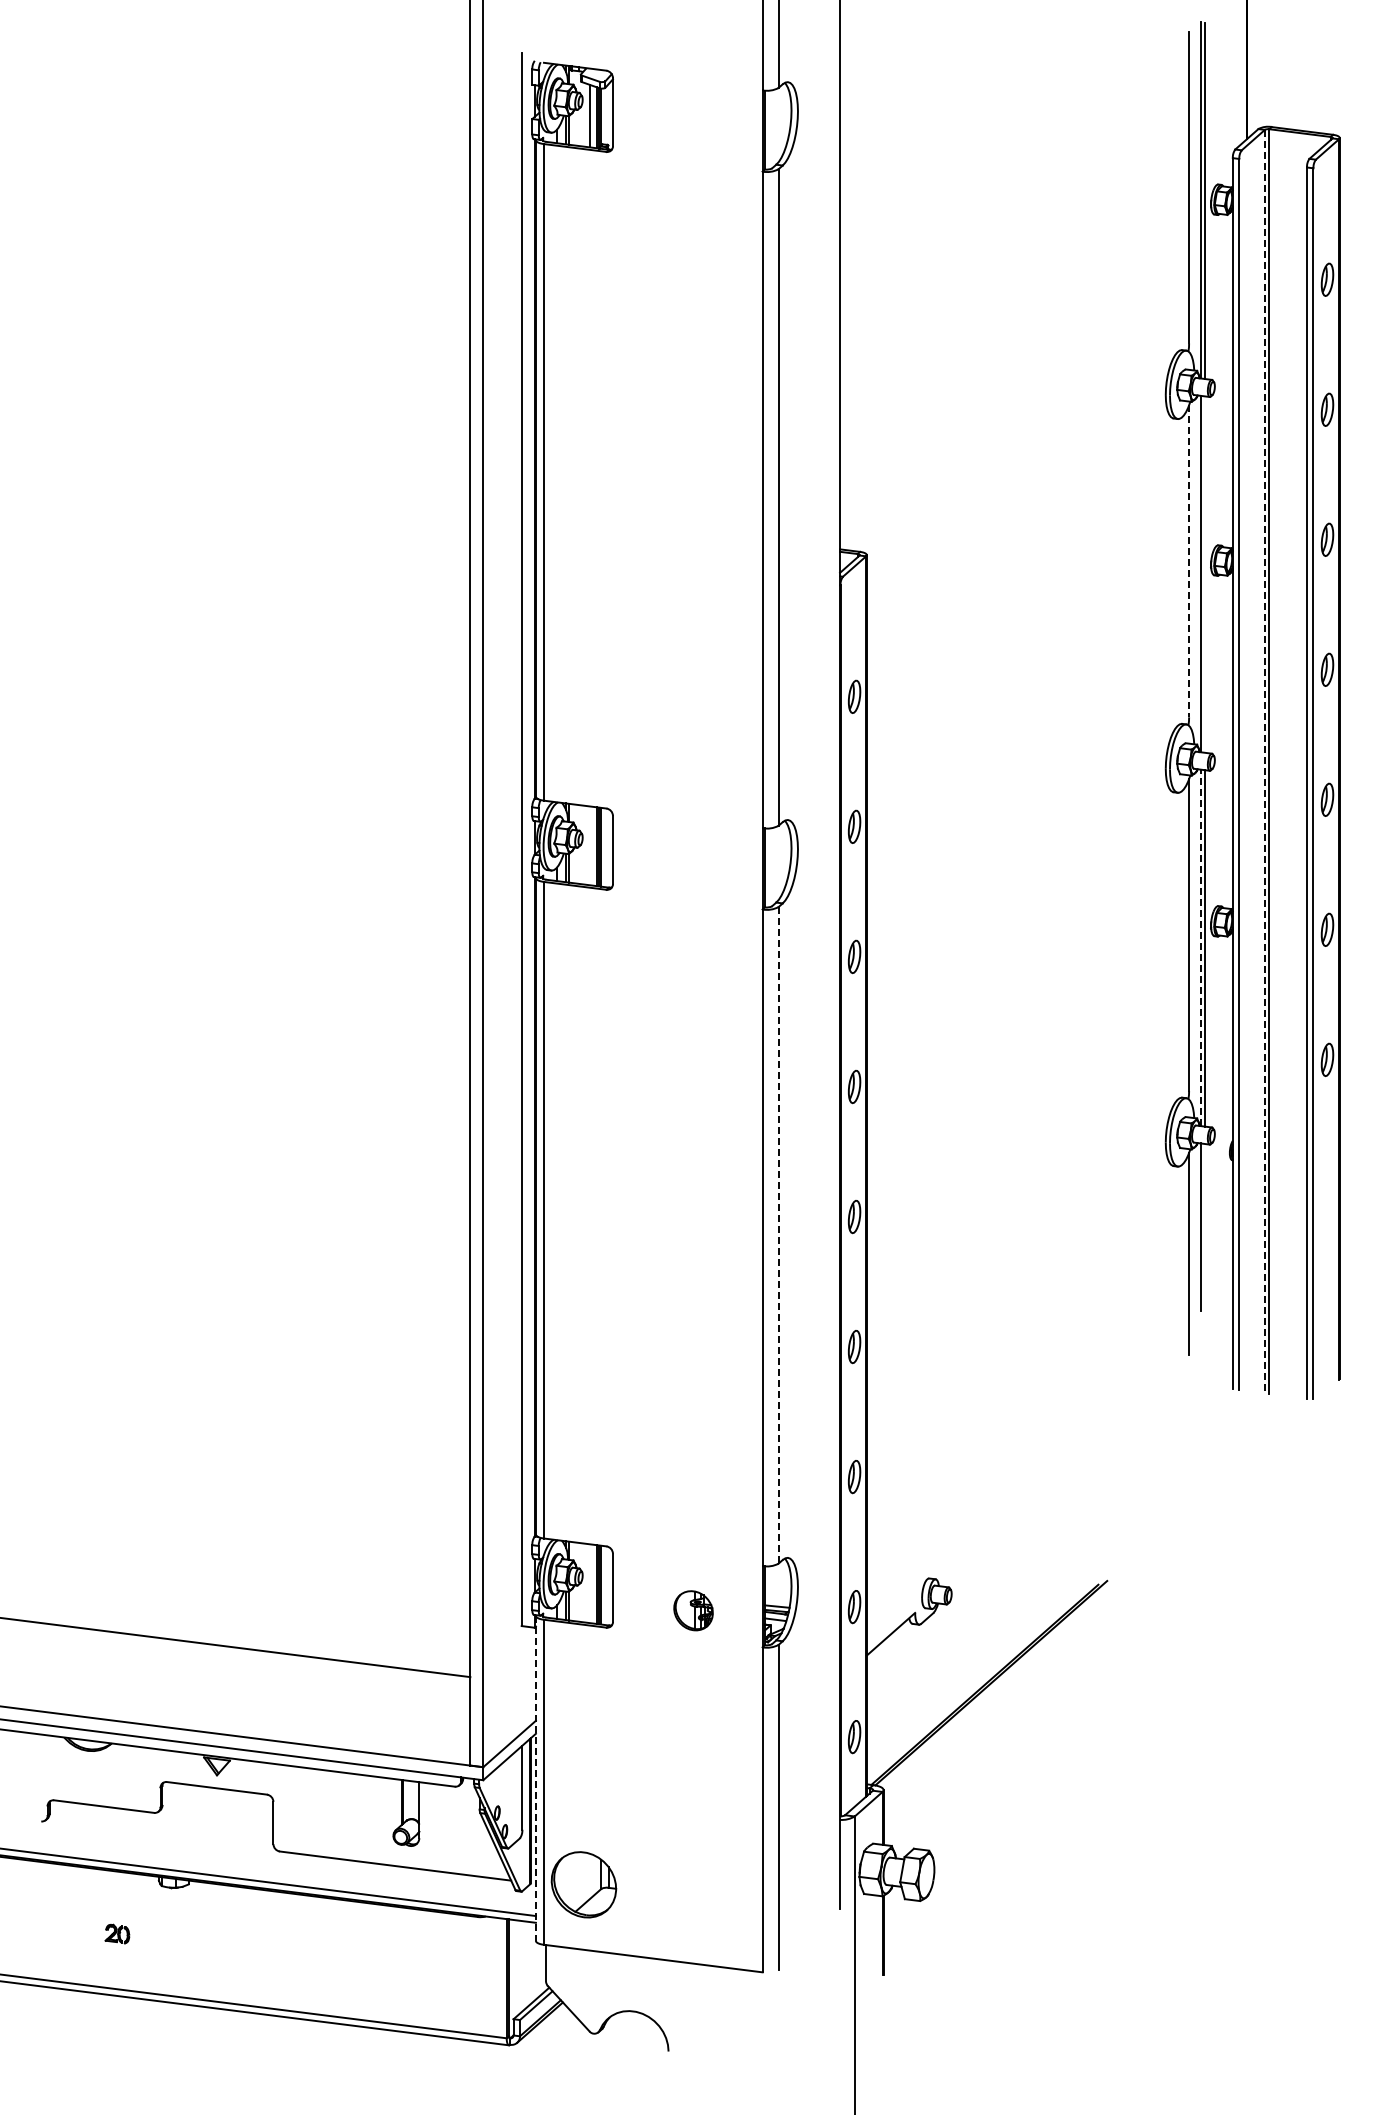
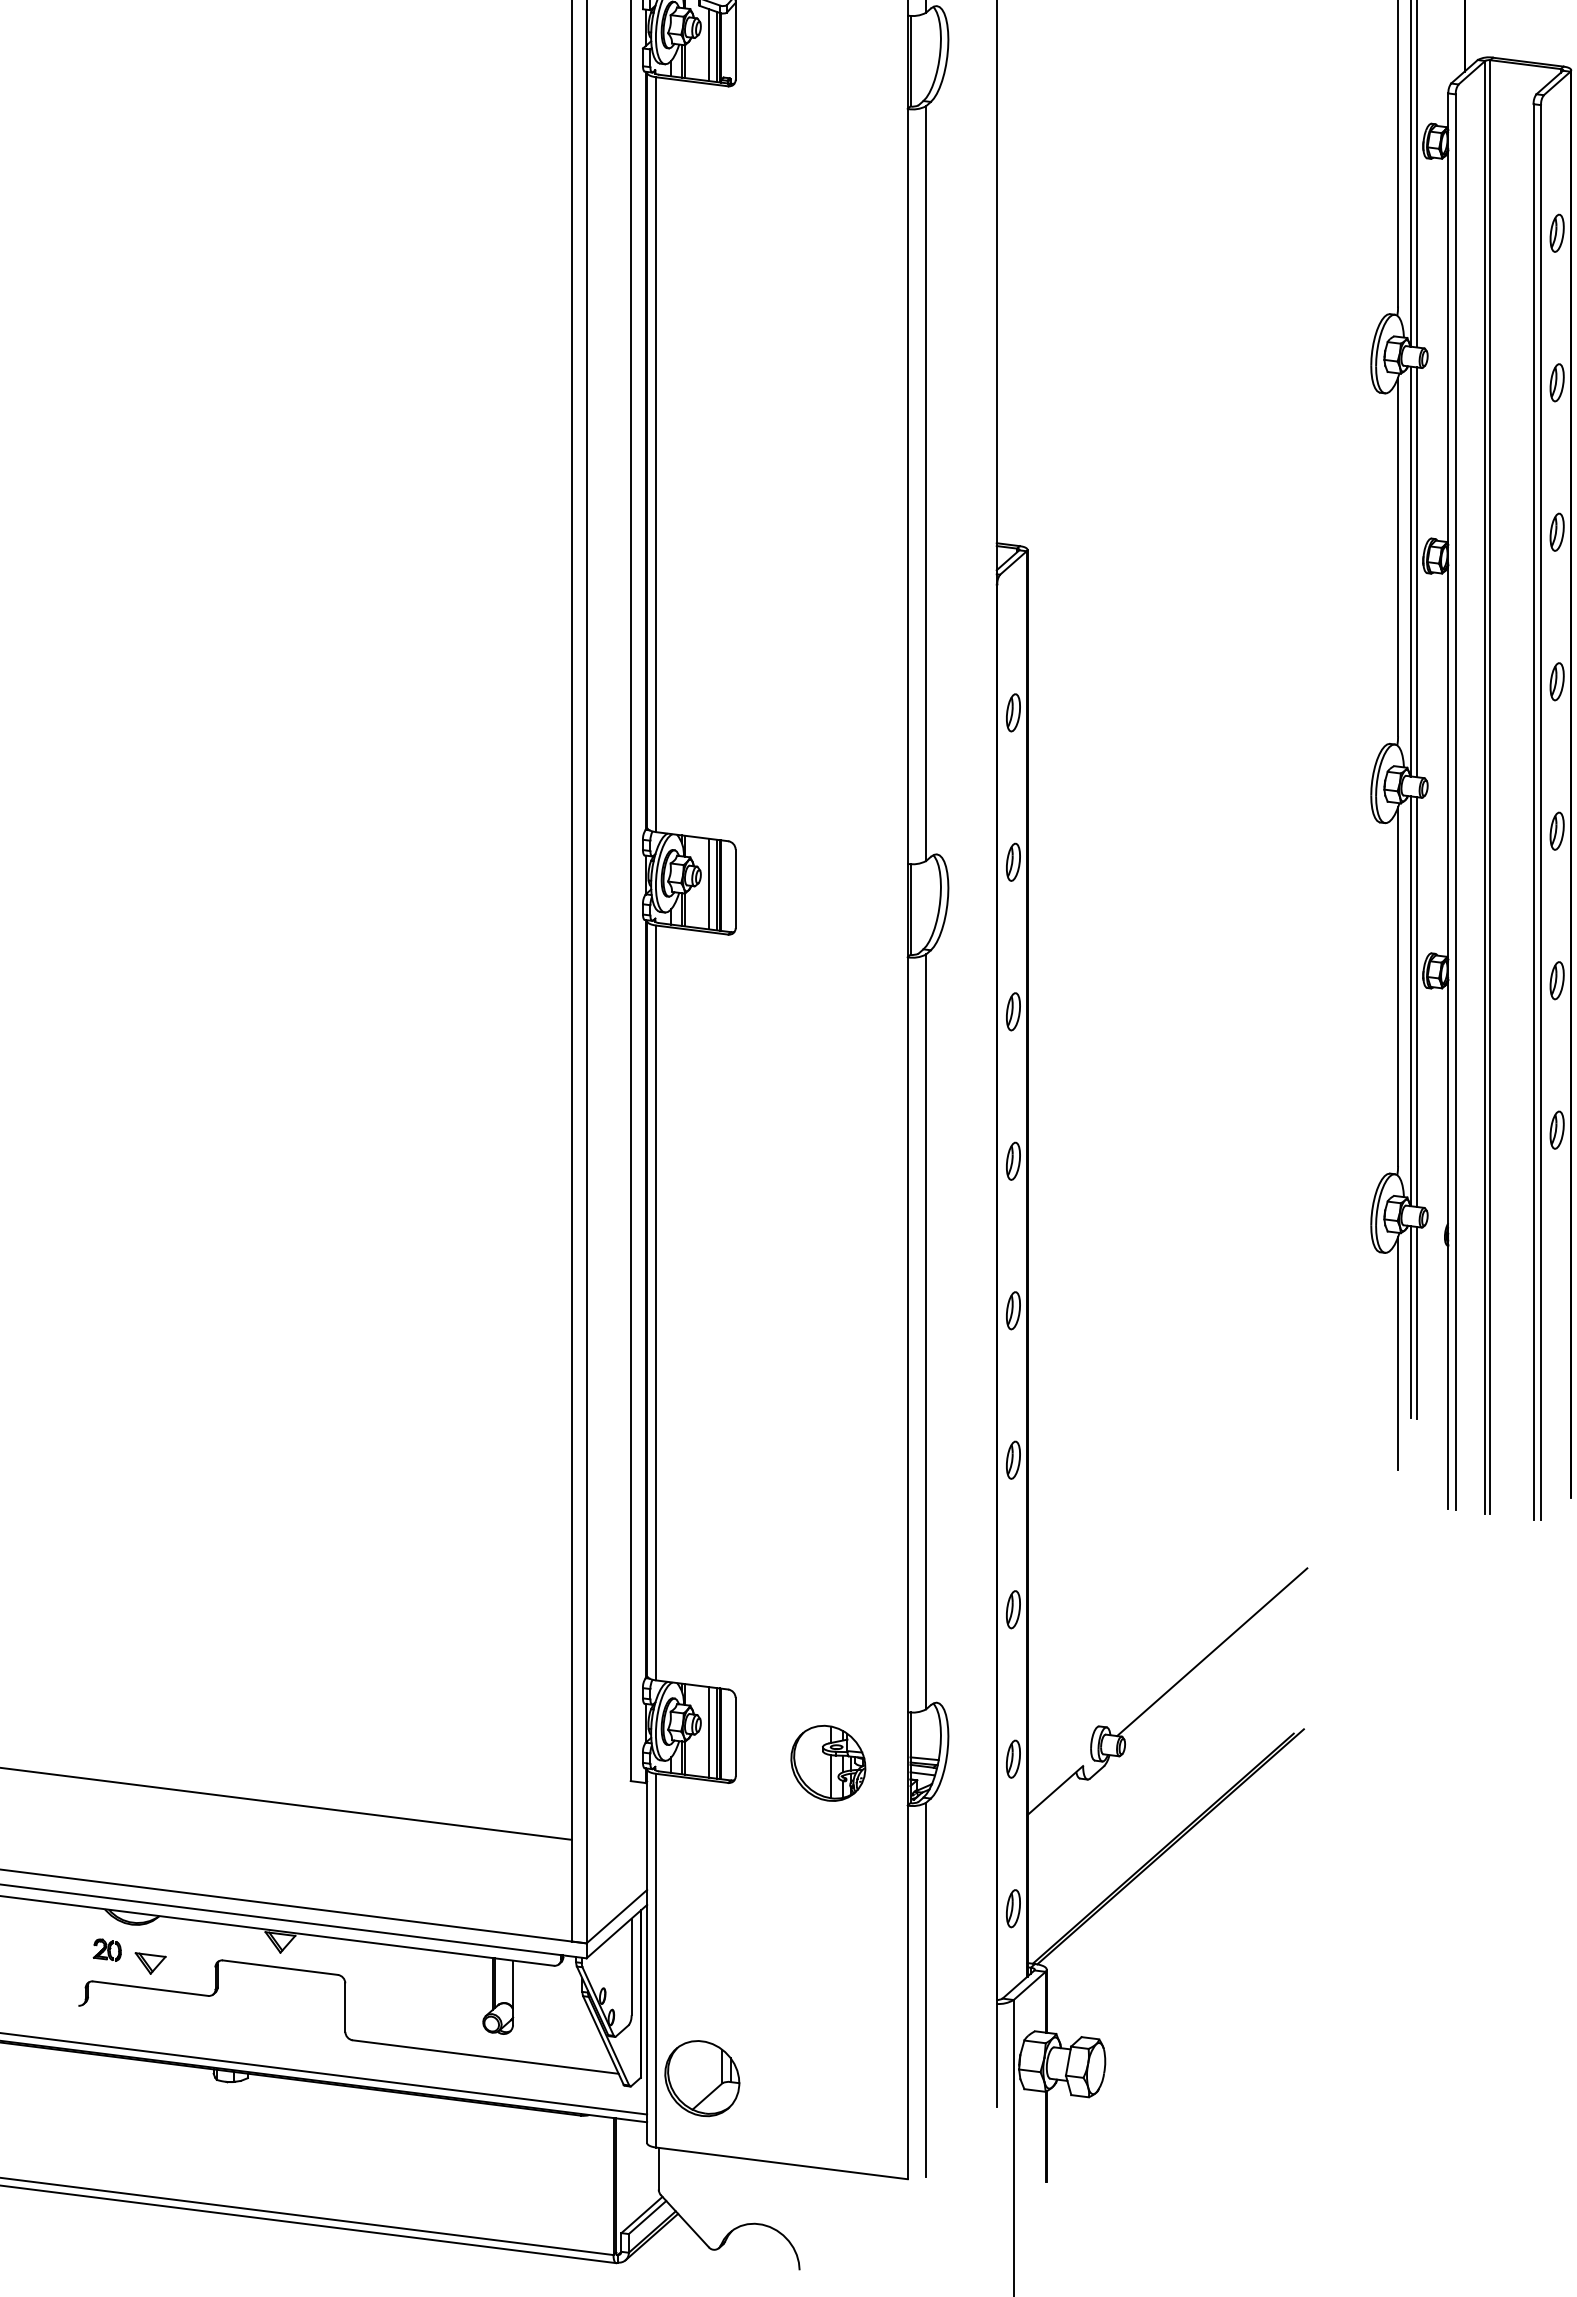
line: (1189, 561) -> (1398, 557), dashed -> solid
line: (1205, 574) -> (1416, 572), added
line: (1264, 761) -> (1484, 787), dashed -> solid
line: (589, 845) -> (708, 883), added
line: (1200, 947) -> (1411, 1000), dashed -> solid
line: (1205, 1227) -> (1416, 1322), added
line: (778, 1235) -> (926, 1332), dashed -> solid
line: (1027, 1513) -> (1212, 1651), added
line: (589, 1583) -> (708, 1732), added
part: (693, 1610) -> (828, 1763), size x1.67
line: (535, 1778) -> (646, 1956), dashed -> solid
part: (104, 1784) -> (151, 1963), added
part: (117, 1933) -> (107, 1949), moved

